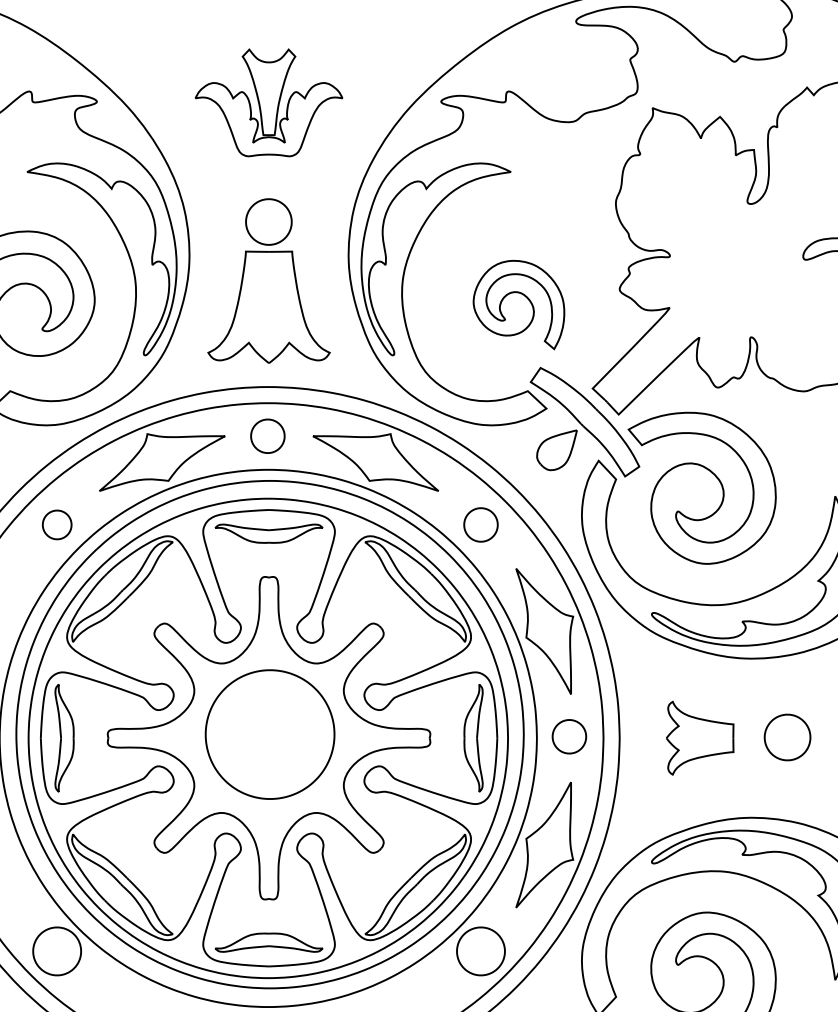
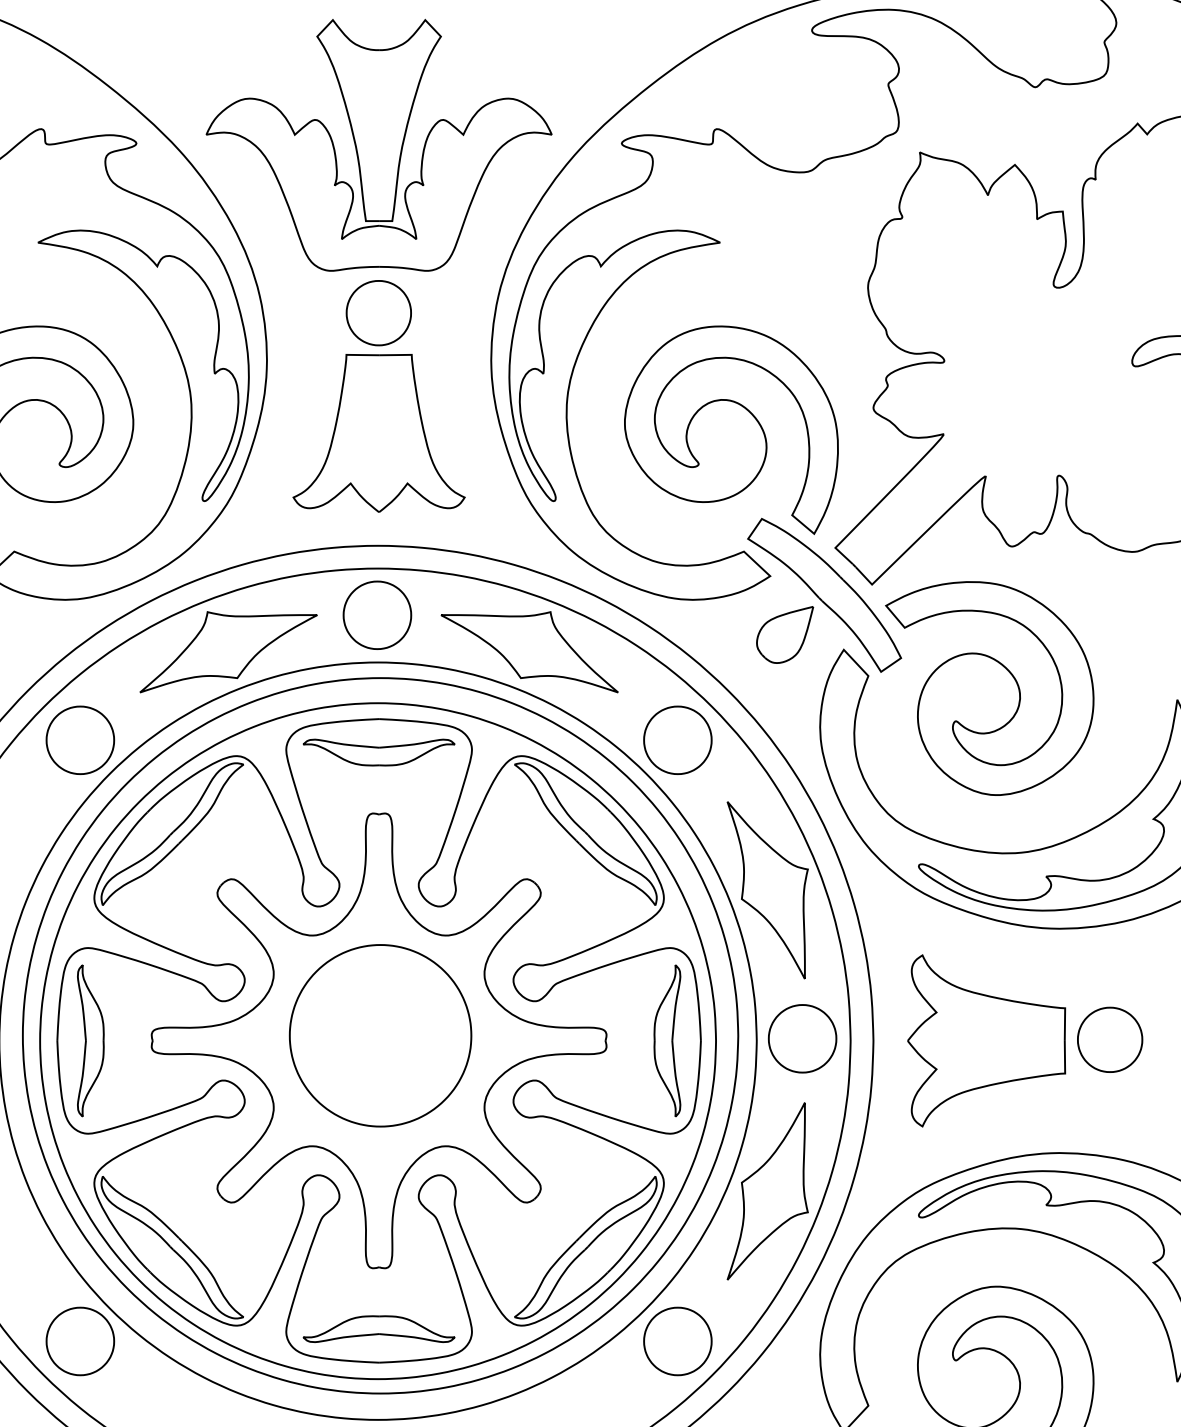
part: (268, 102) -> (378, 144), size x1.67
part: (519, 304) -> (731, 429), size x1.67
part: (267, 435) -> (377, 614), size x1.43
part: (57, 524) -> (80, 739), size x1.67
part: (480, 524) -> (677, 739), size x1.43
part: (569, 736) -> (802, 1038), size x1.43
part: (699, 737) -> (986, 1040), size x1.67

